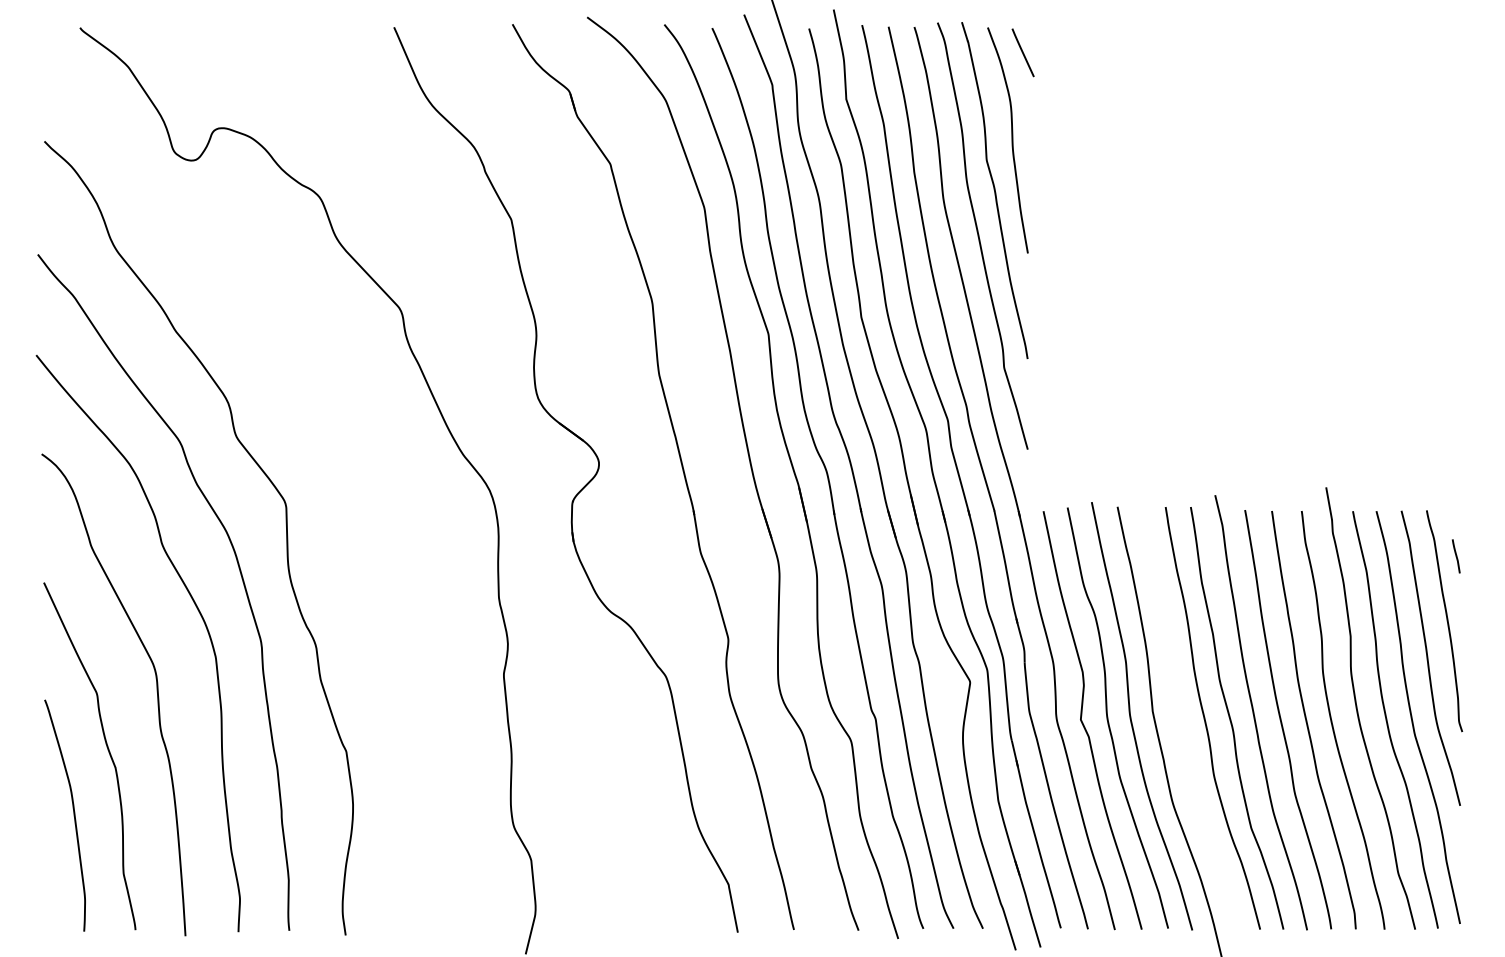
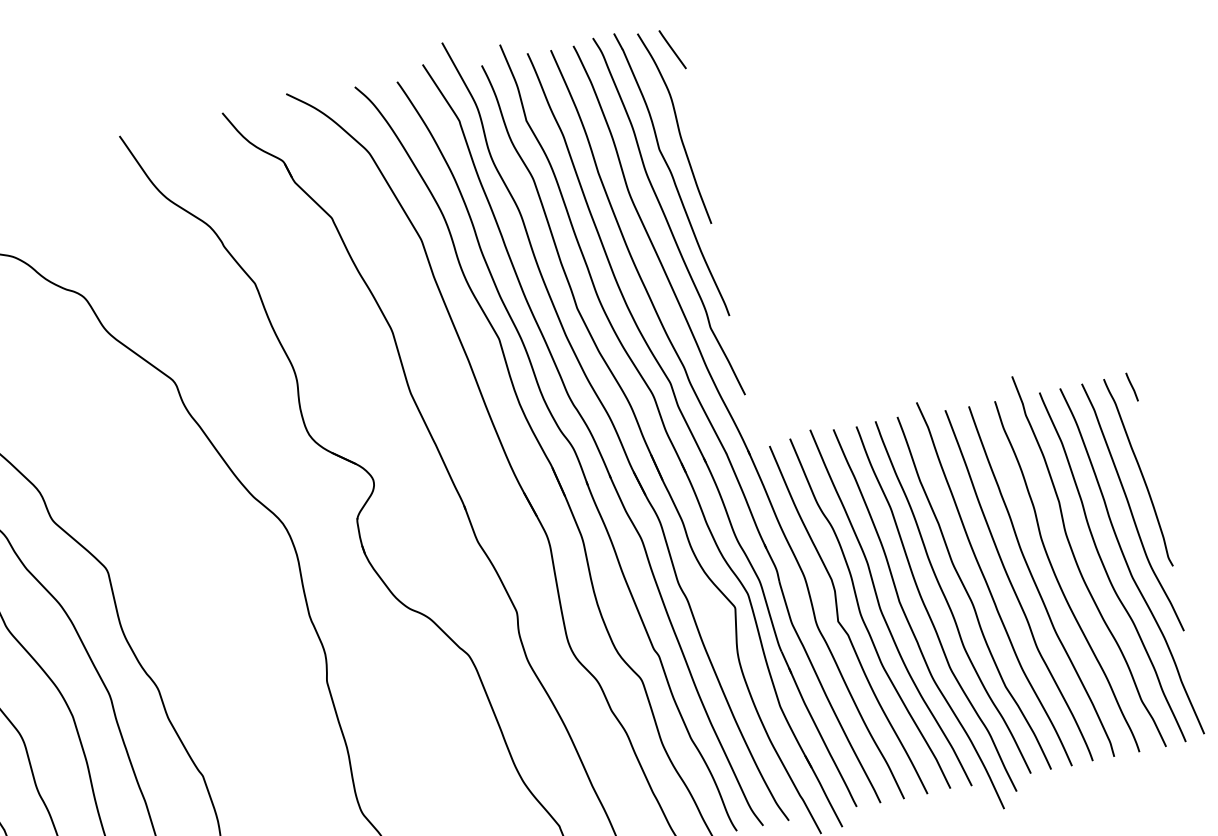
line: (1456, 556) -> (1132, 387), moved
curve: (1182, 727) -> (928, 610), added

